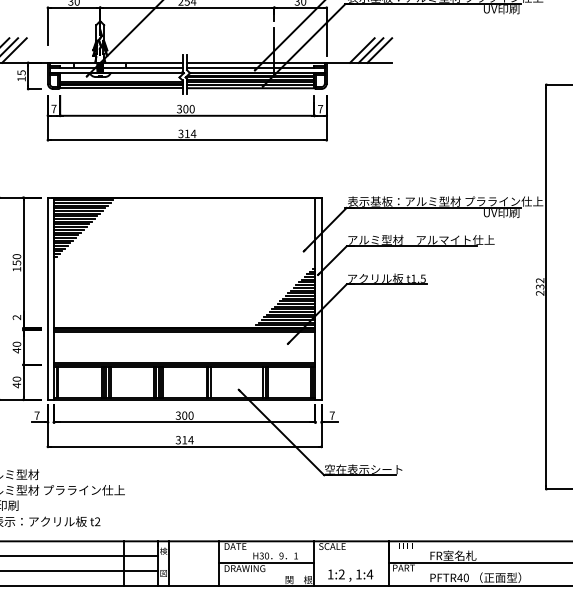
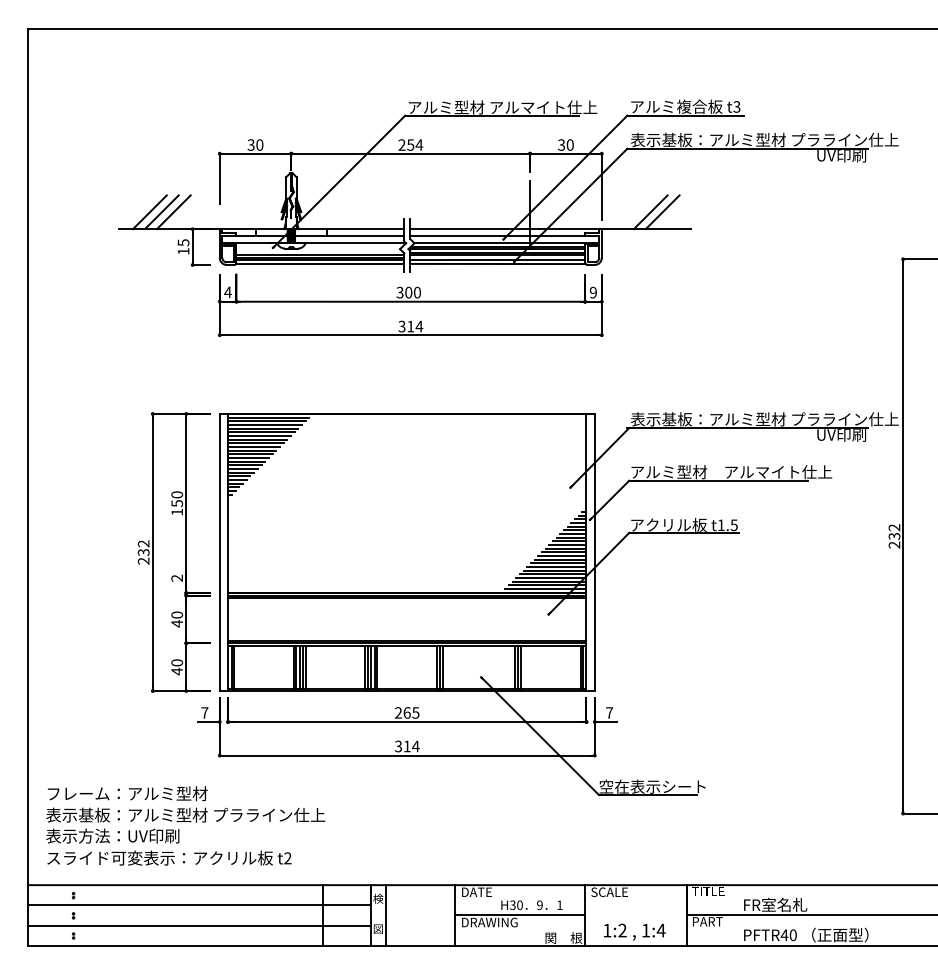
line: (379, 50) -> (674, 212), removed
text: (53, 109) -> (227, 292), 7 -> 4
text: (319, 109) -> (592, 292), 7 -> 9
text: (184, 415) -> (407, 712), 300 -> 265

